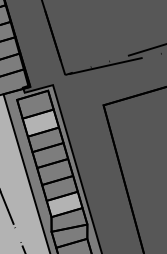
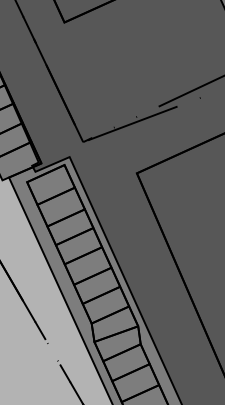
fill: (40, 122) -> (60, 206), added
fill: (64, 203) -> (105, 304), added

